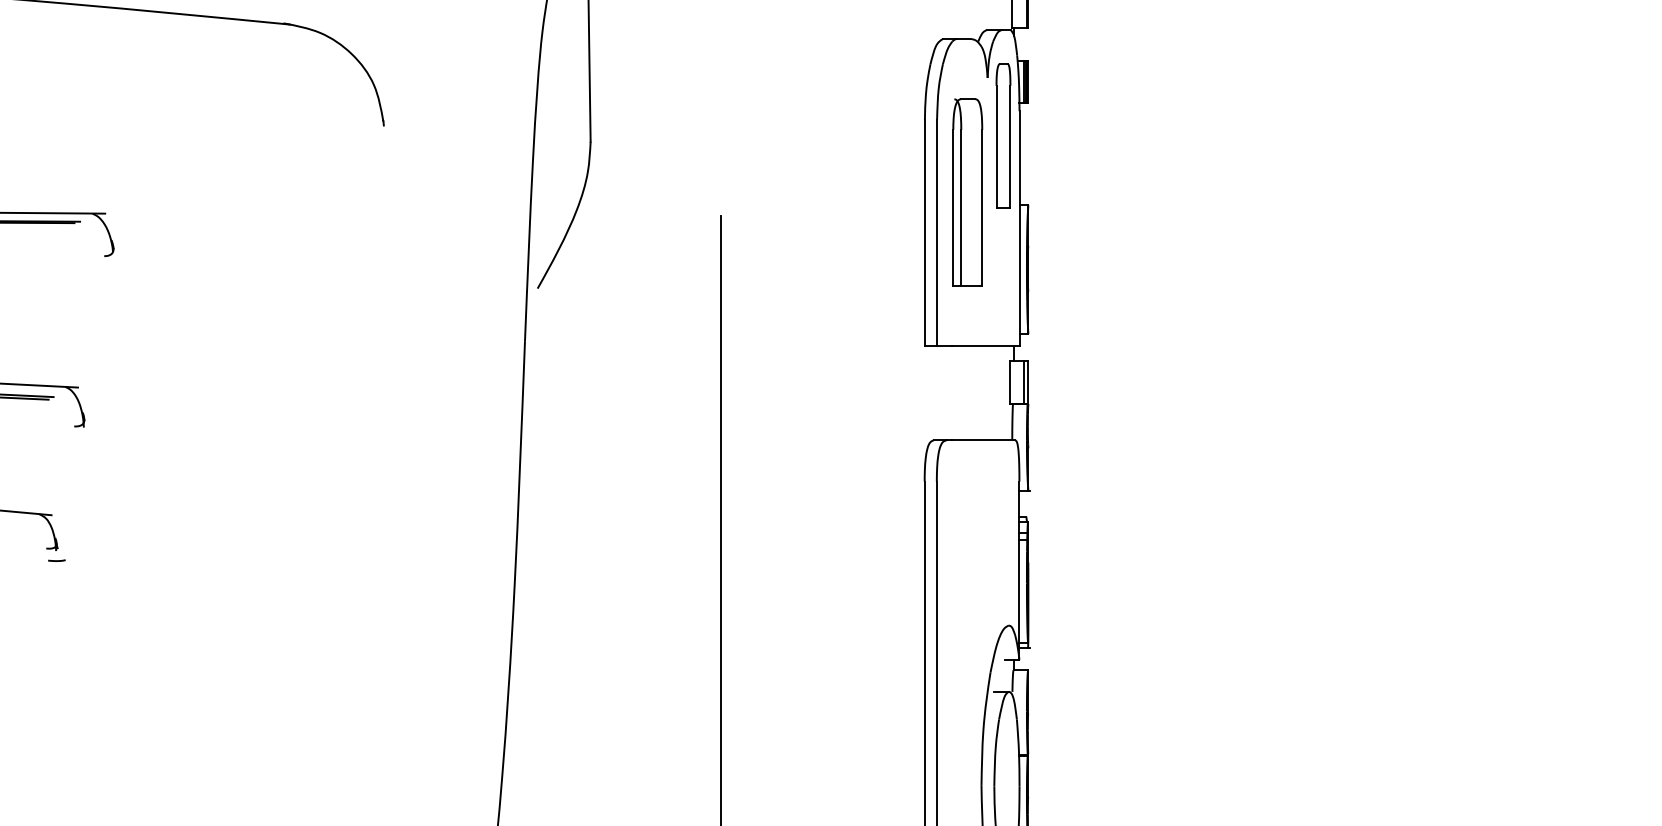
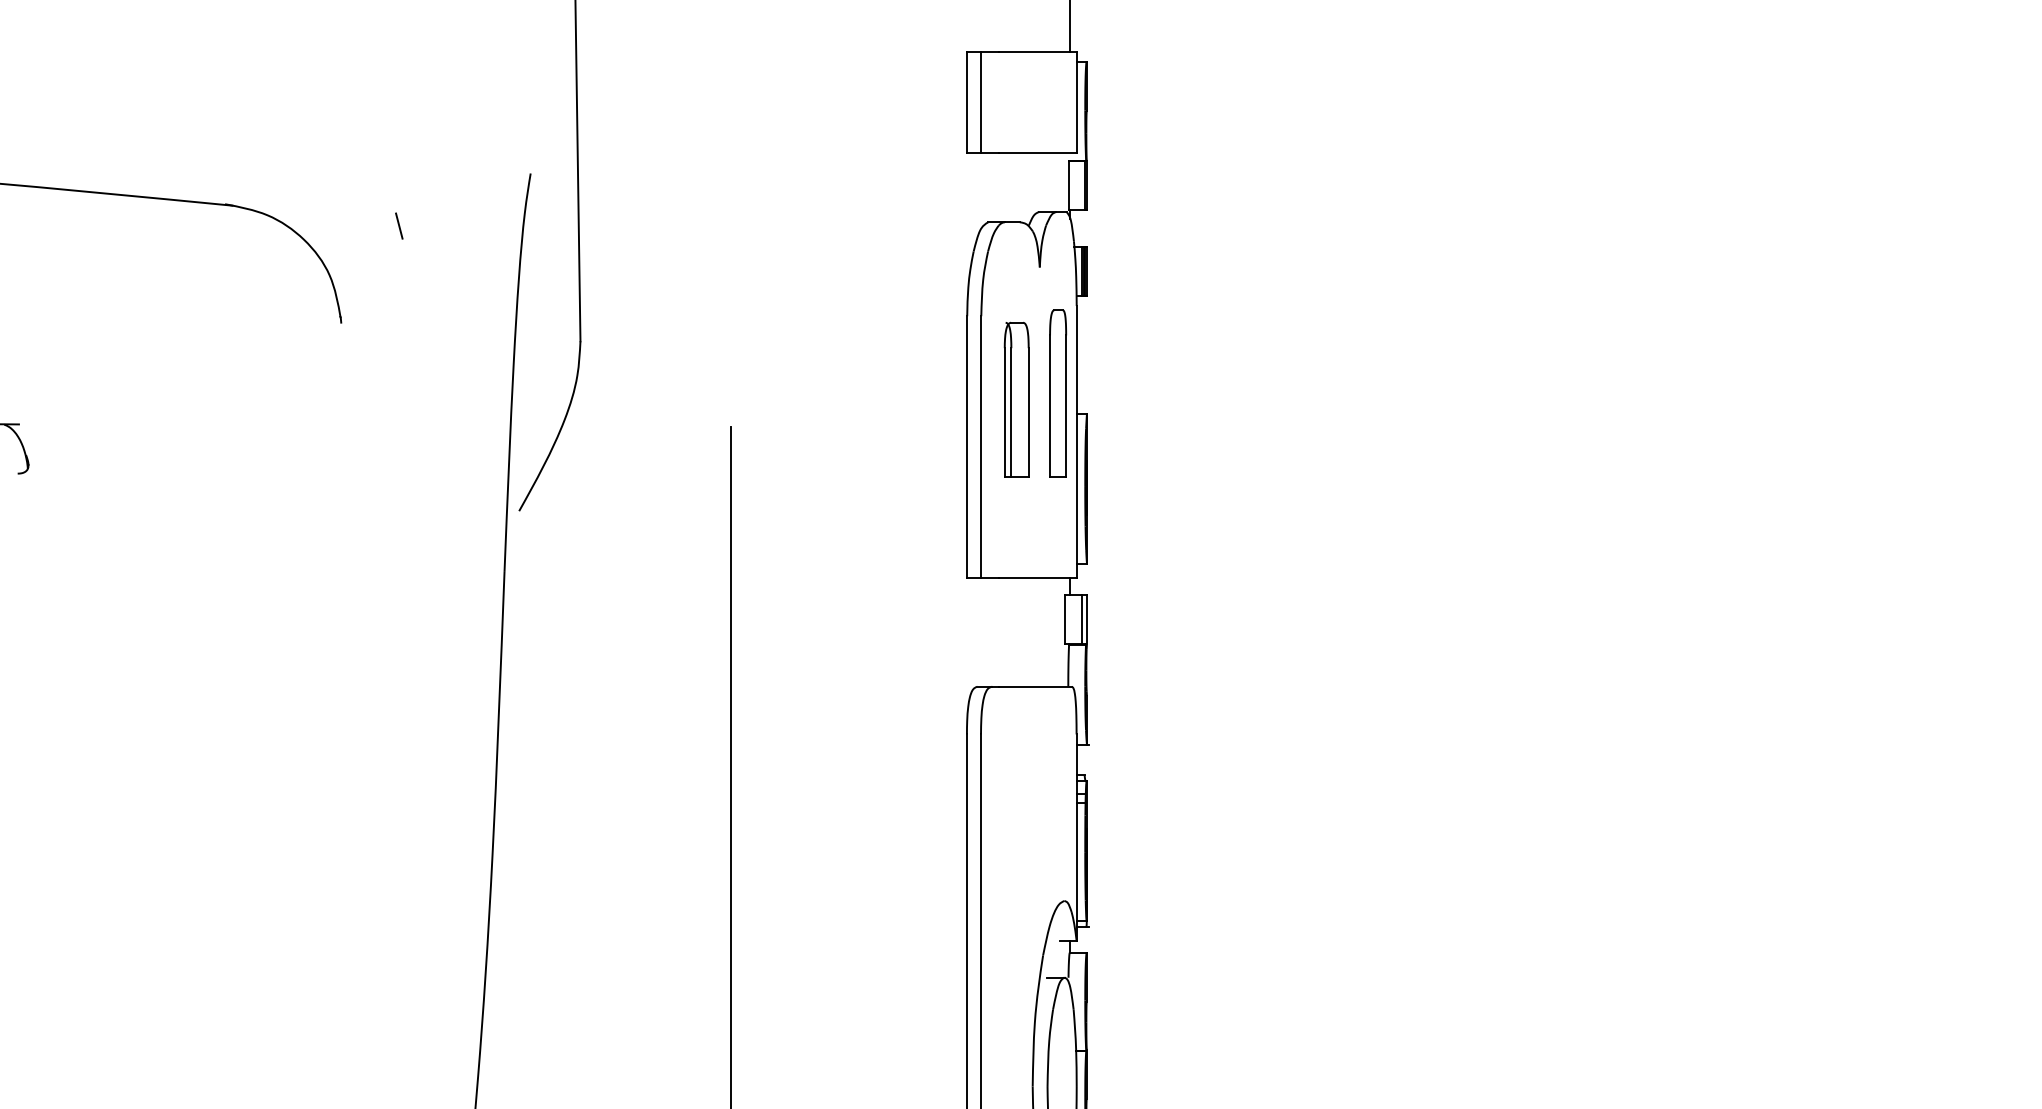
line: (434, 41) -> (399, 225), added
part: (1003, 135) -> (1058, 393), moved
part: (967, 192) -> (1016, 399), size x0.71

